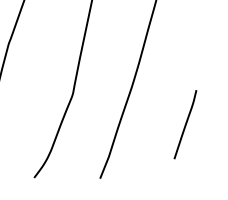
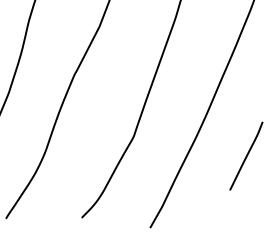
curve: (185, 124) -> (246, 155), moved

